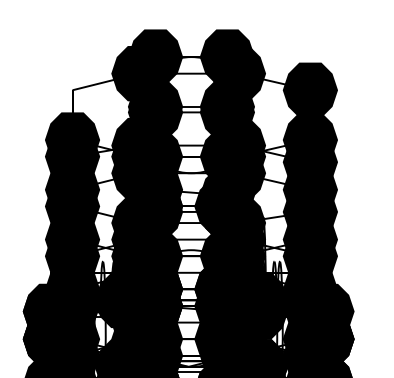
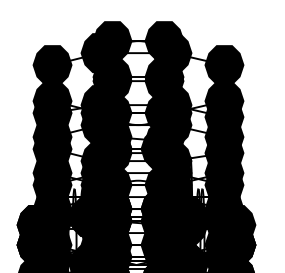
fill: (72, 90) -> (52, 65), added

